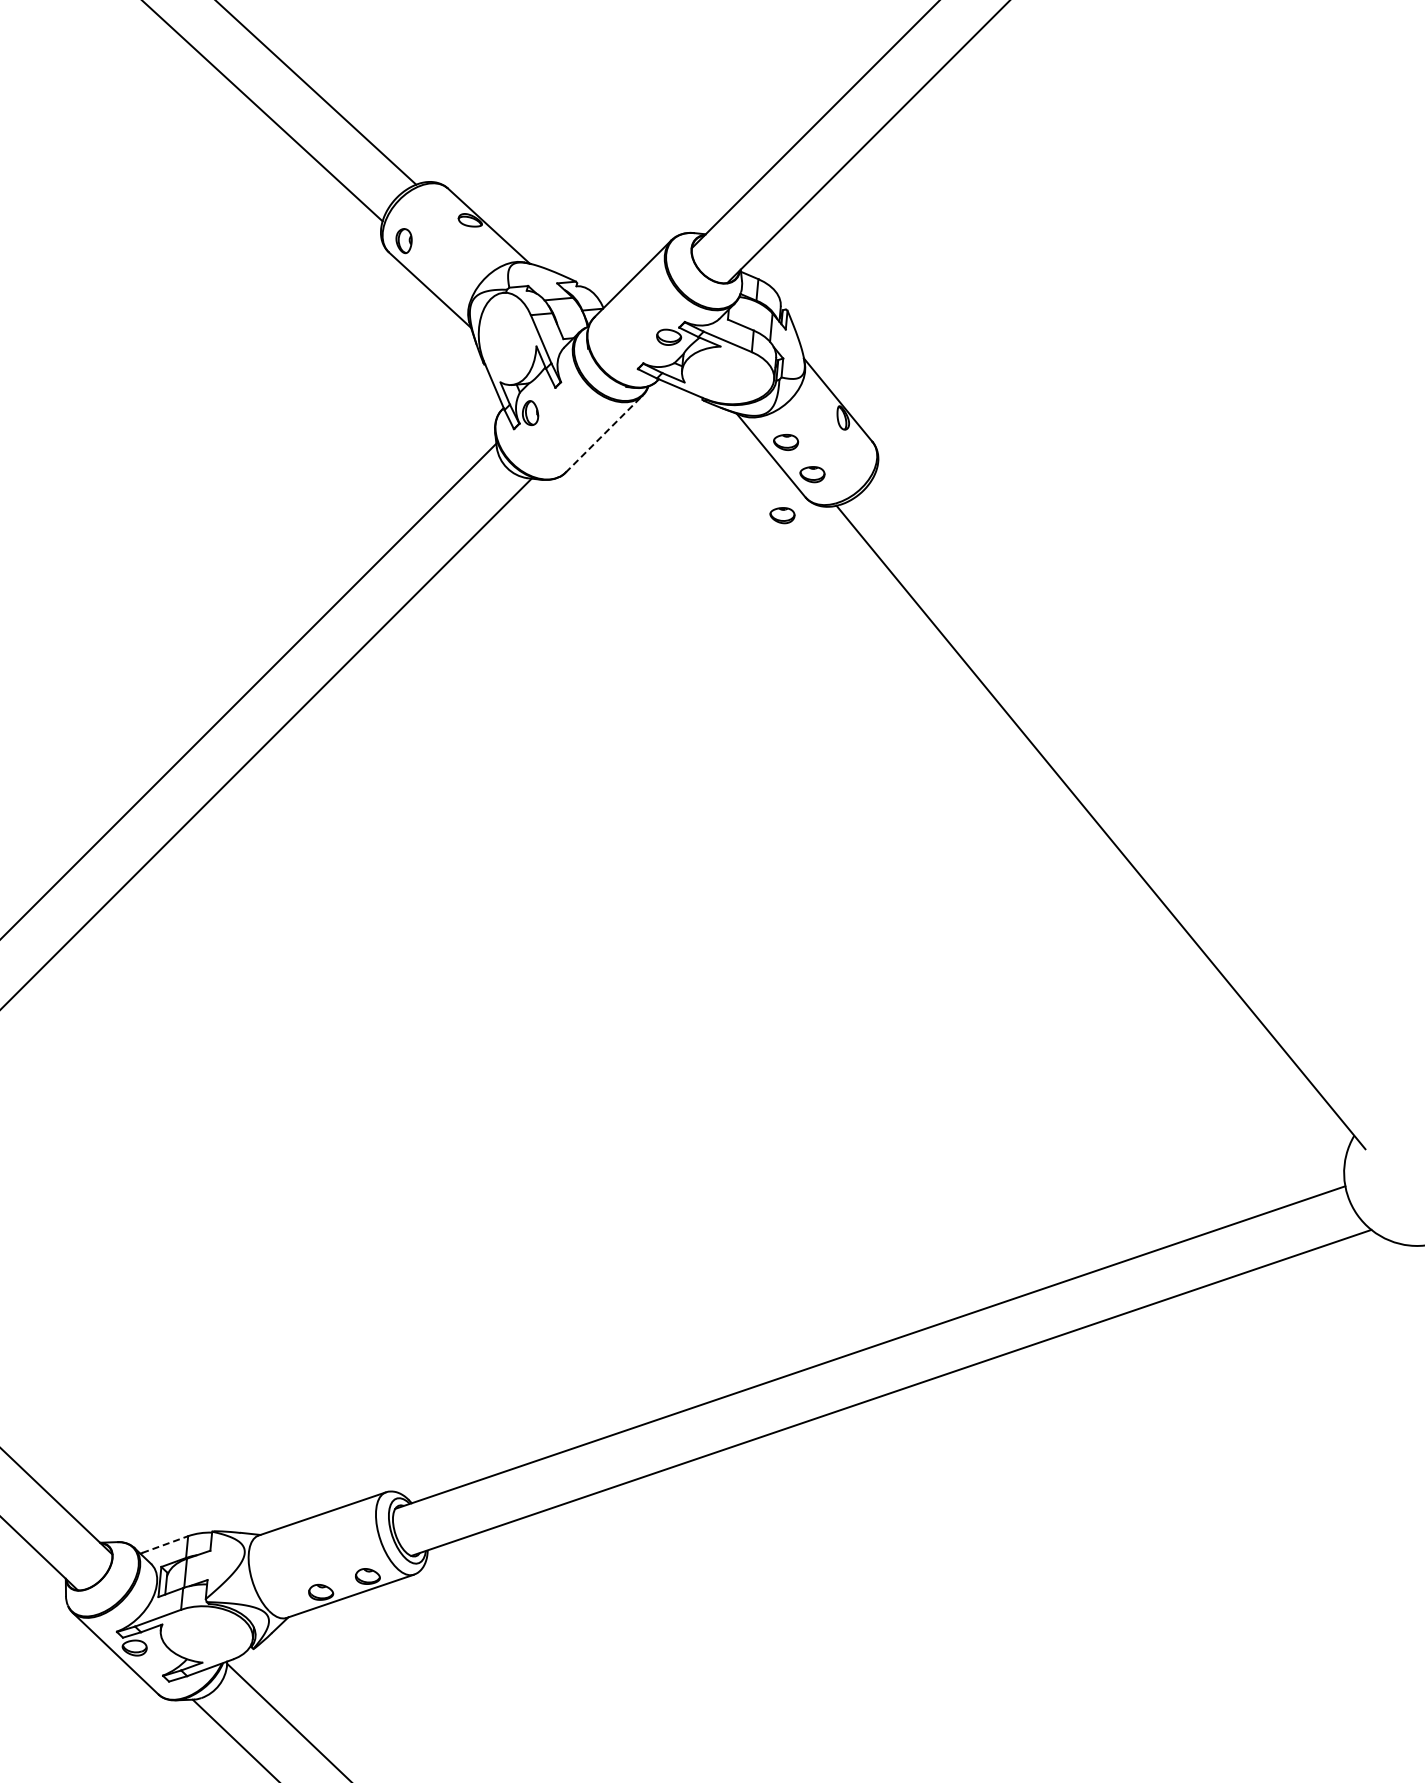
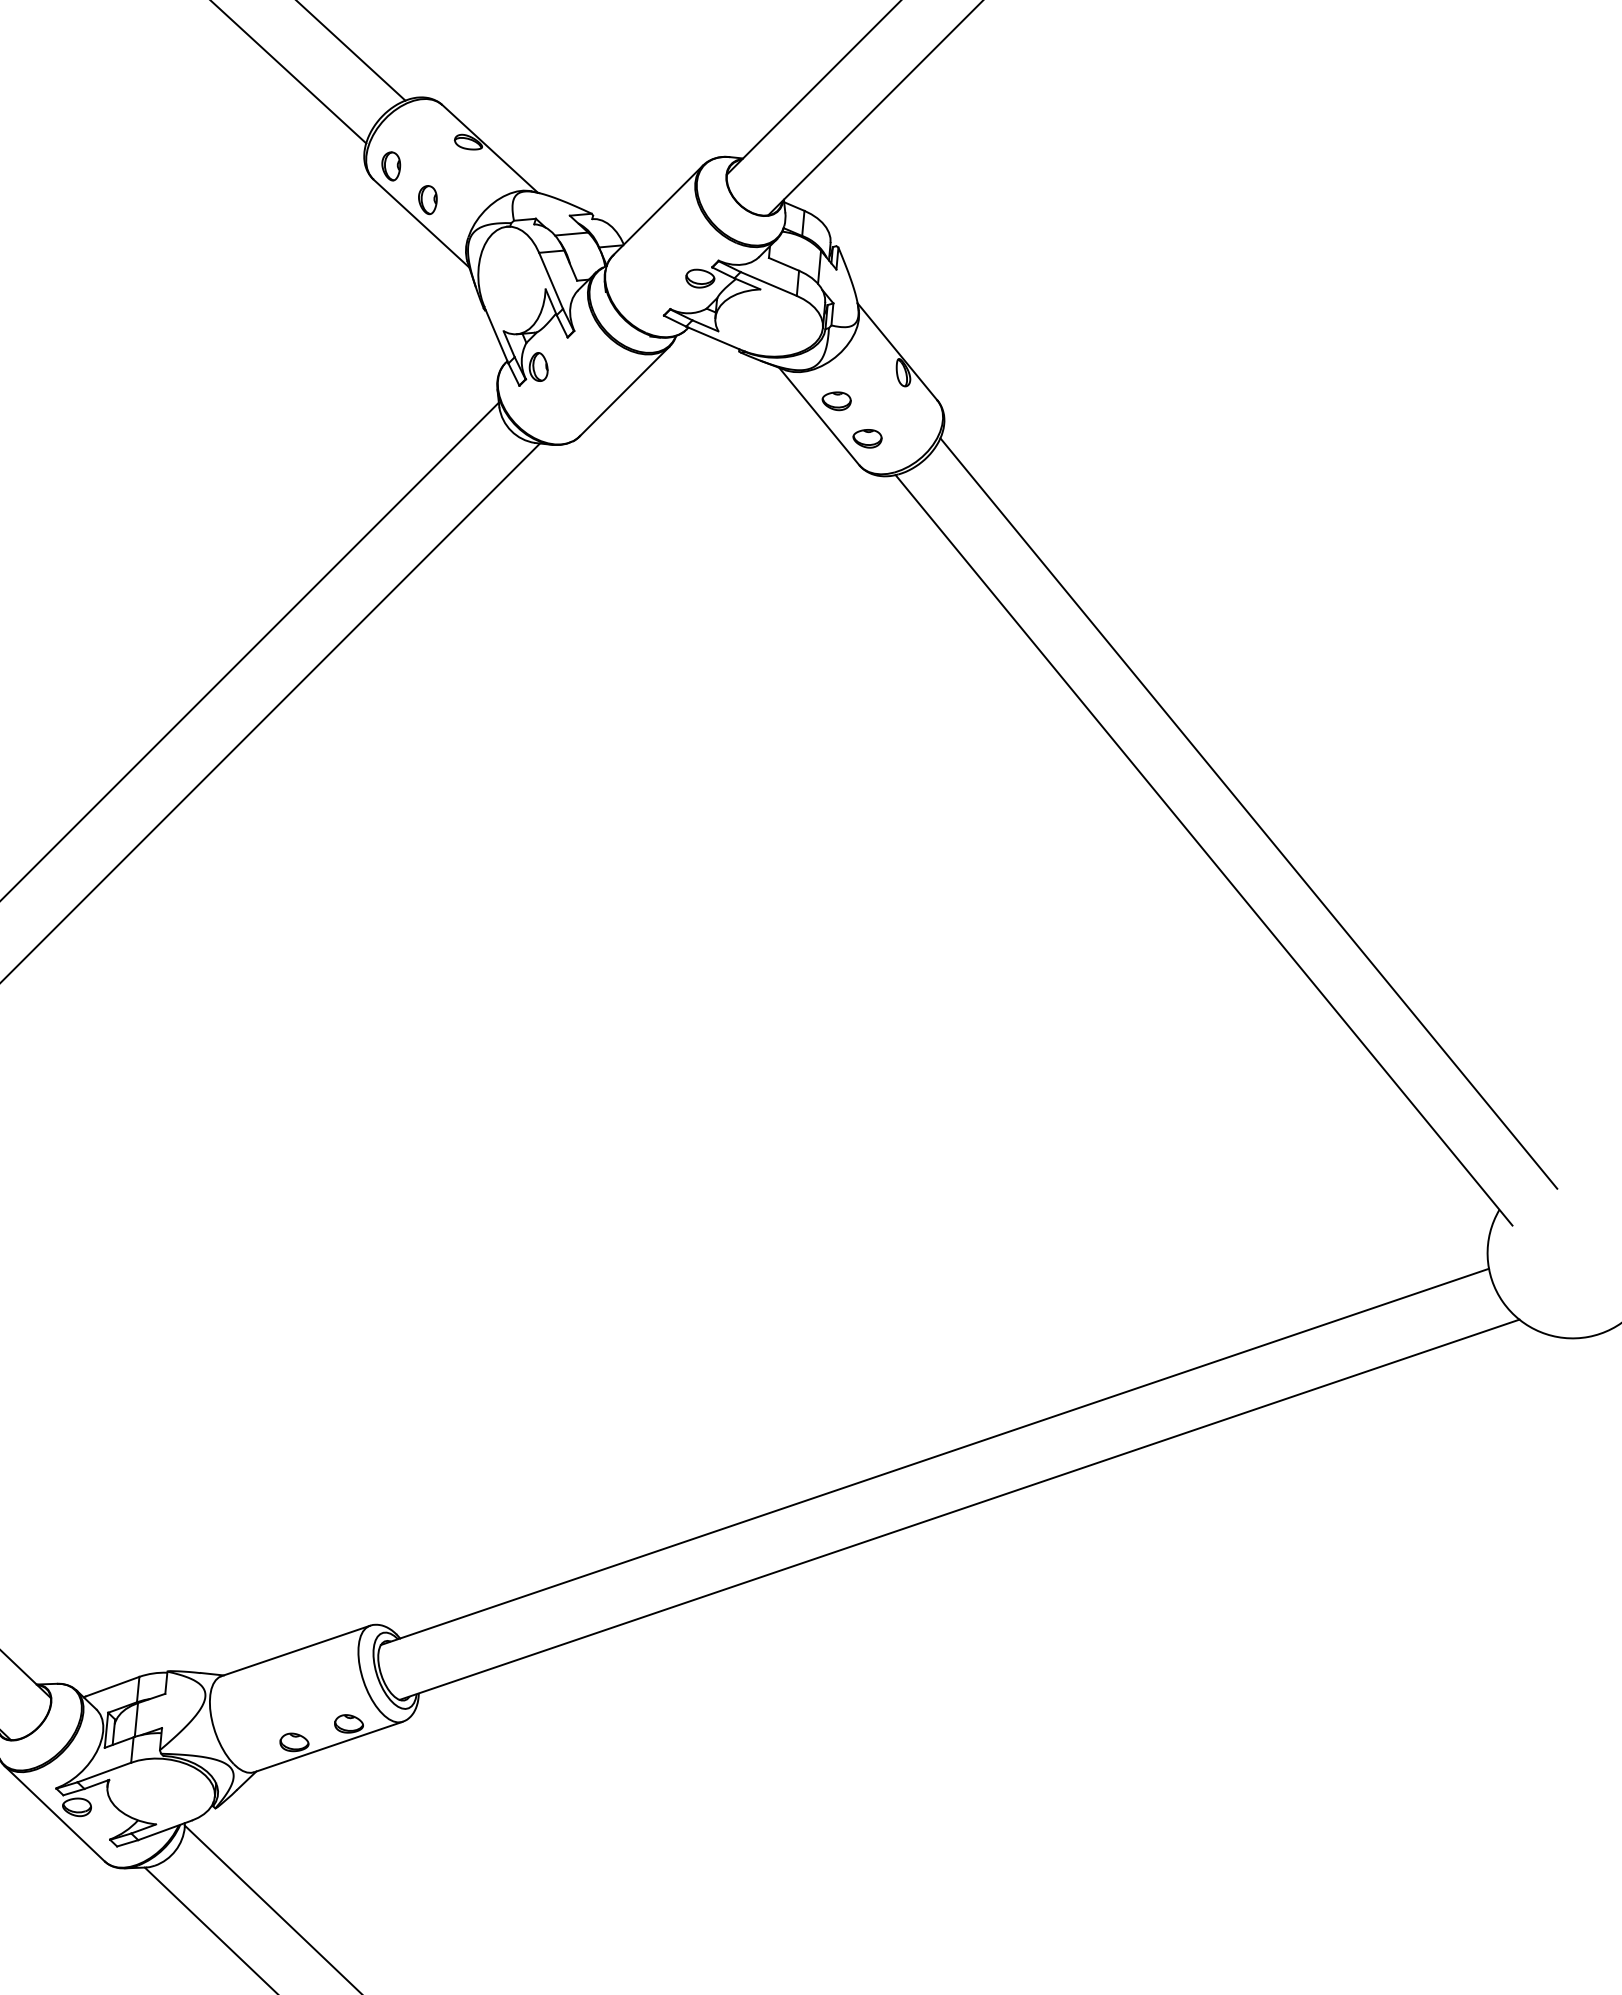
part: (435, 269) -> (427, 199), added
line: (604, 434) -> (624, 391), dashed -> solid
part: (782, 515) -> (832, 486), removed
line: (1138, 795) -> (1247, 813), added
line: (165, 1544) -> (112, 1686), dashed -> solid

